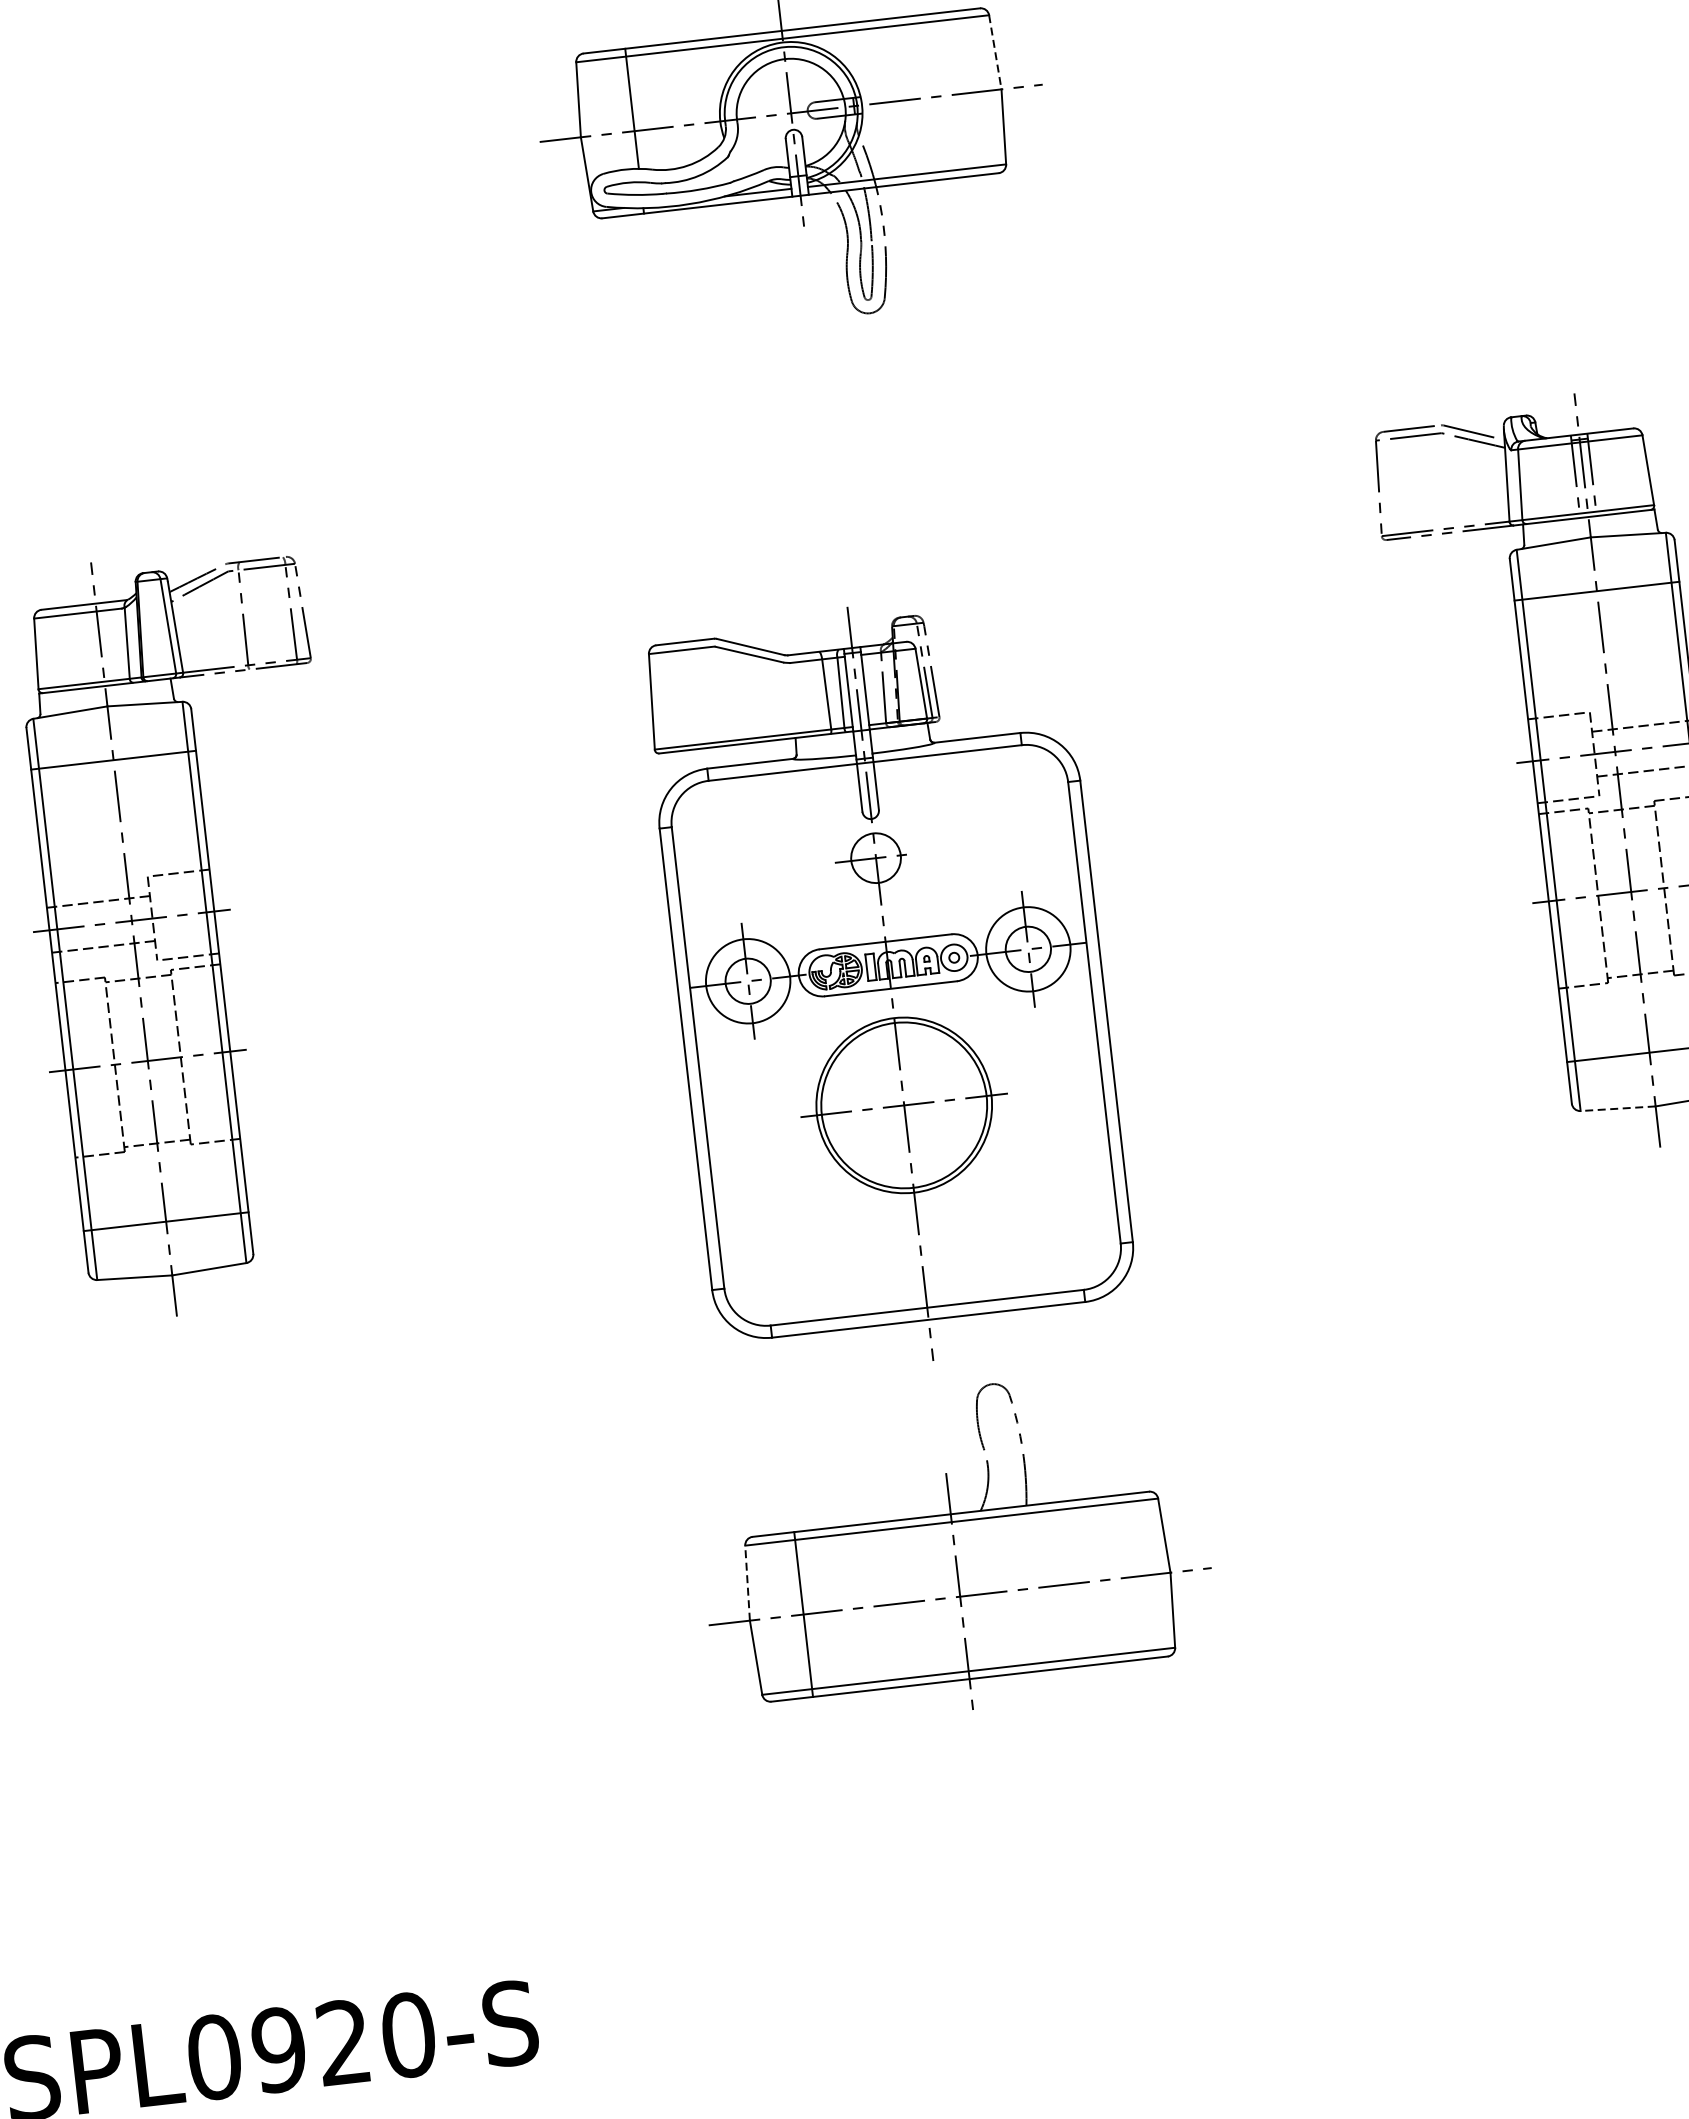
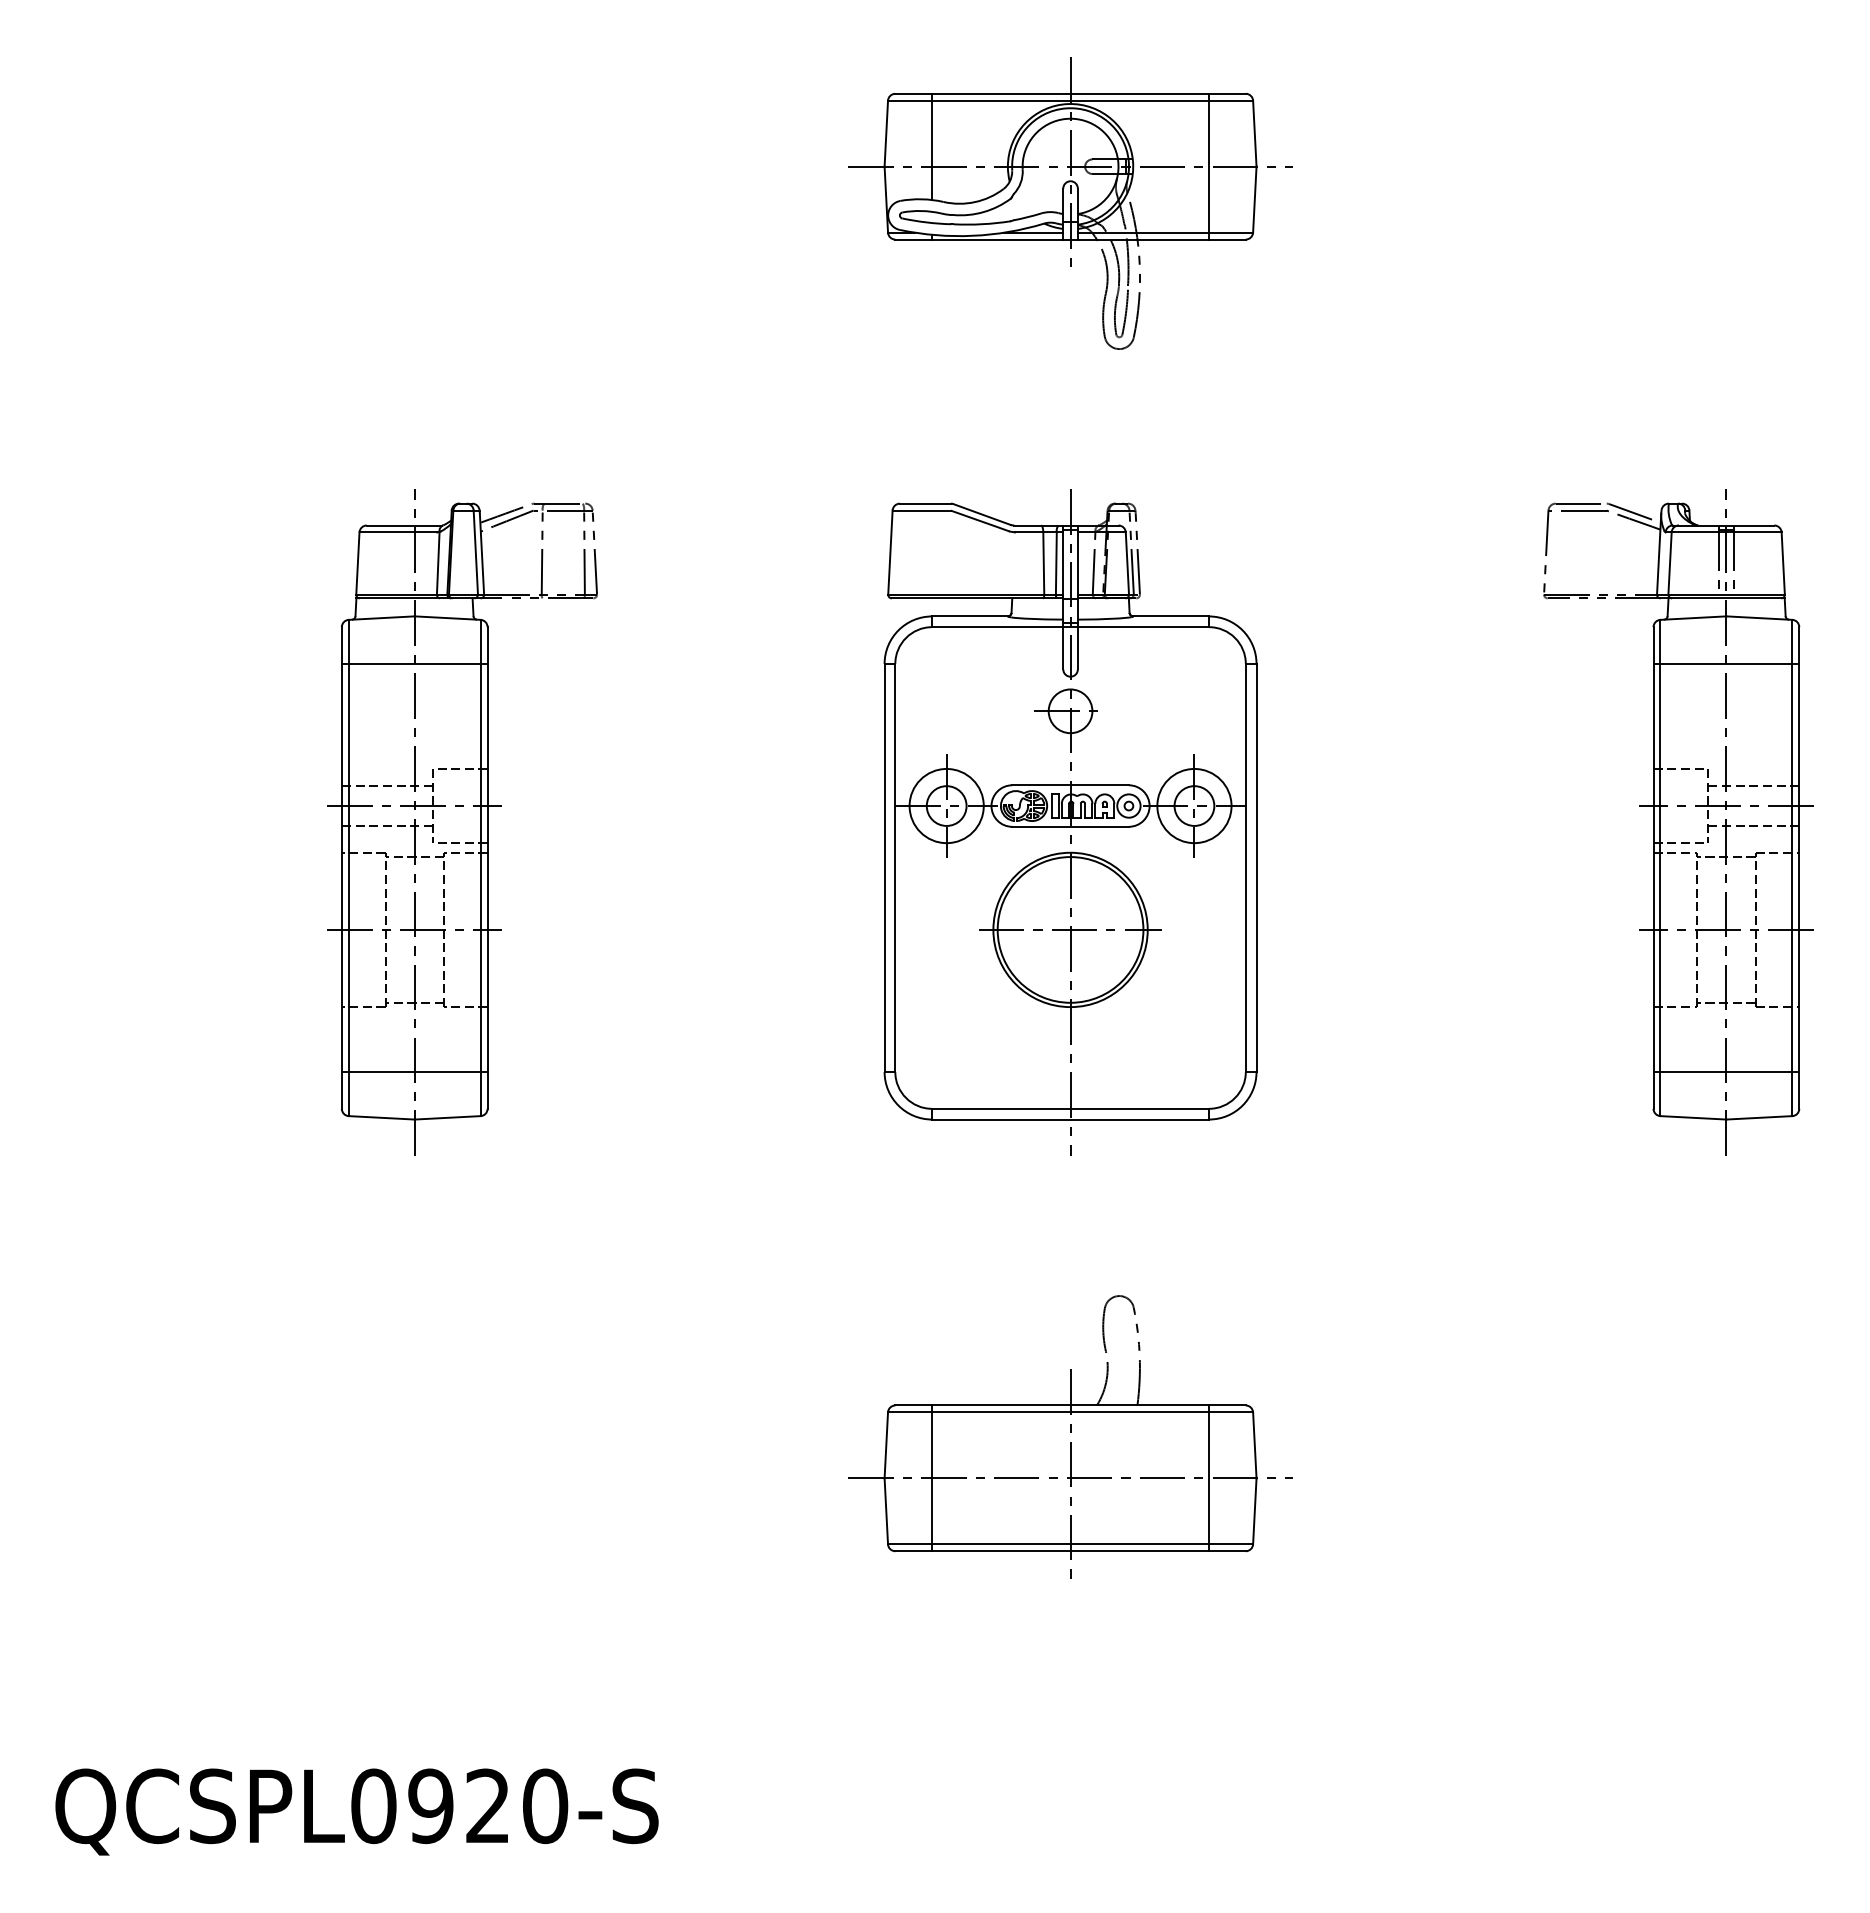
line: (995, 53) -> (1254, 134), dashed -> solid
line: (948, 95) -> (1209, 166), added
part: (890, 983) -> (1070, 822), moved
line: (1617, 1108) -> (1692, 1117), dashed -> solid
line: (1117, 1578) -> (1209, 1478), added
line: (747, 1582) -> (886, 1444), dashed -> solid

